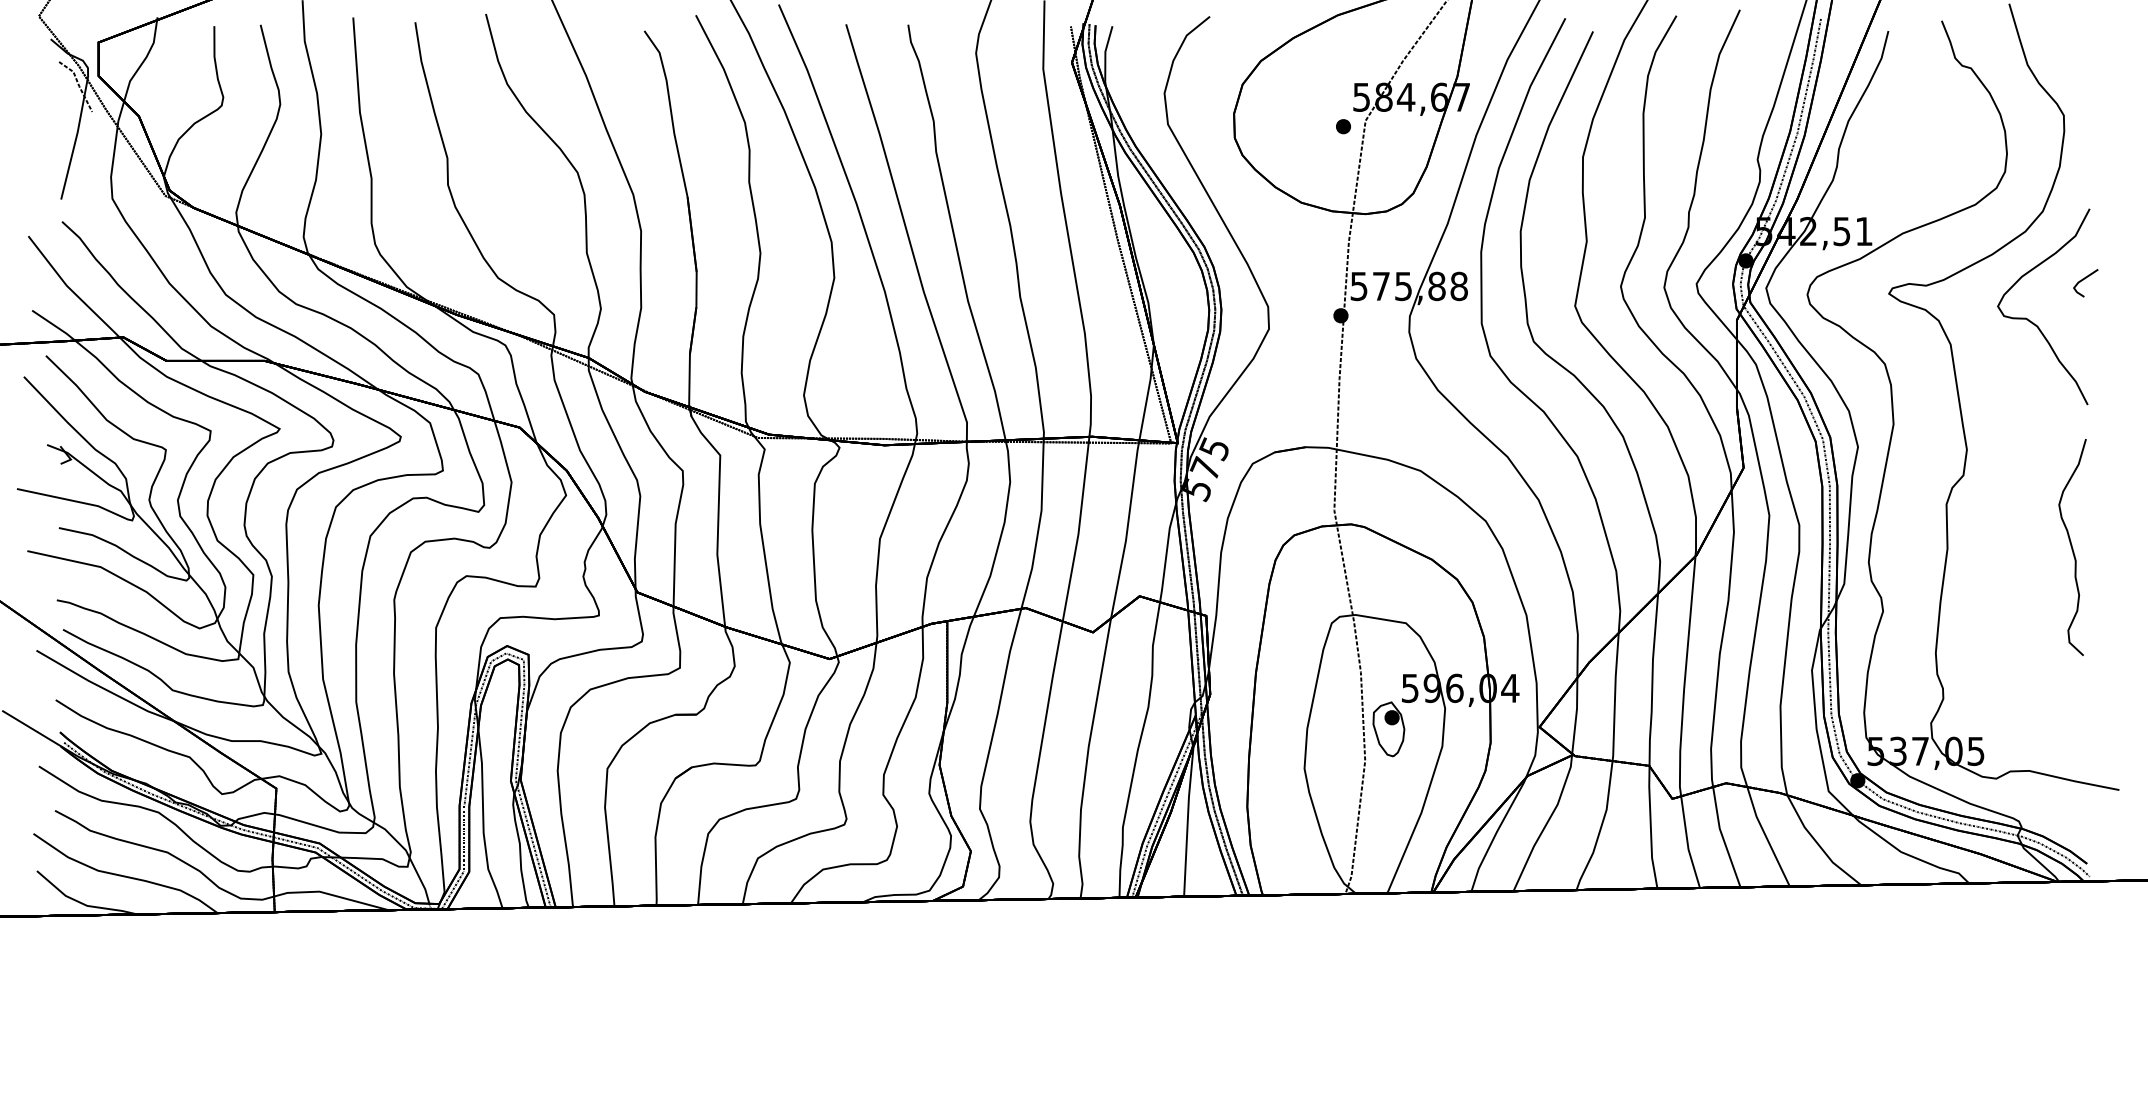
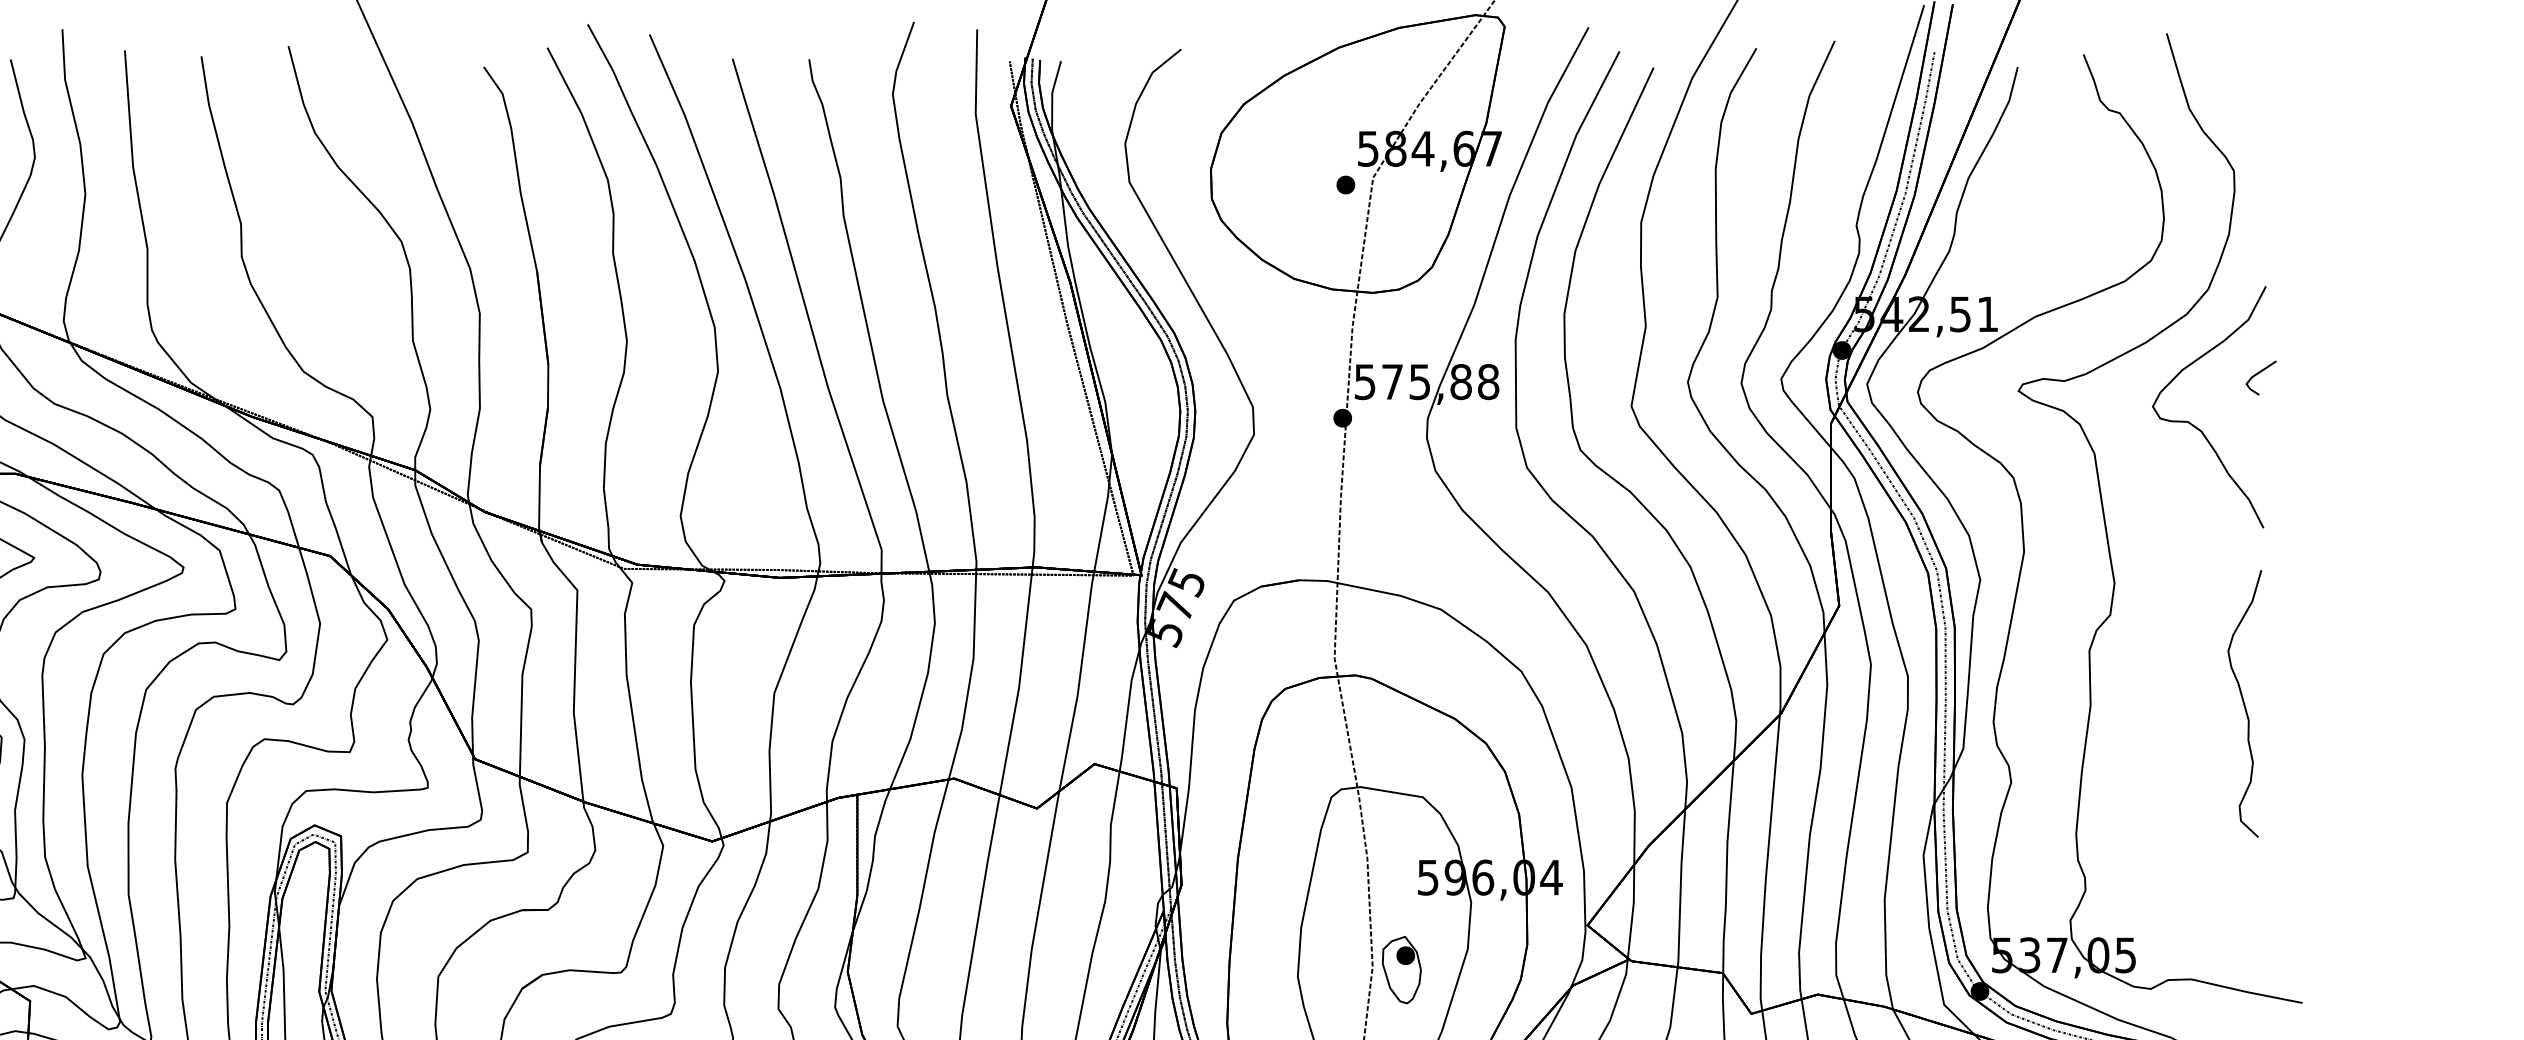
part: (1388, 729) -> (1401, 970), moved

